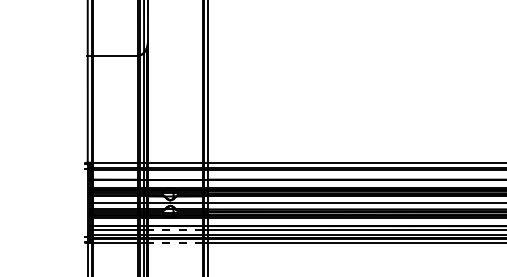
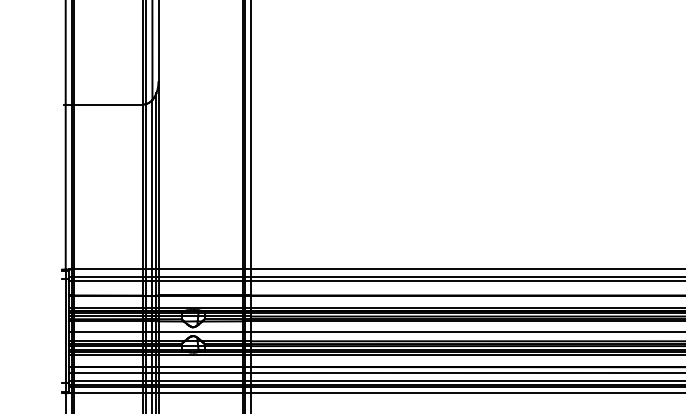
line: (174, 230) -> (199, 373), dashed -> solid
line: (174, 243) -> (199, 393), dashed -> solid

